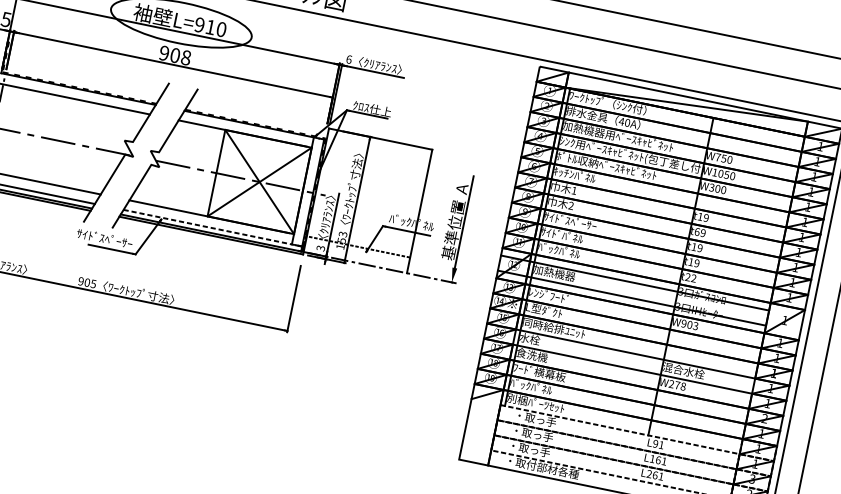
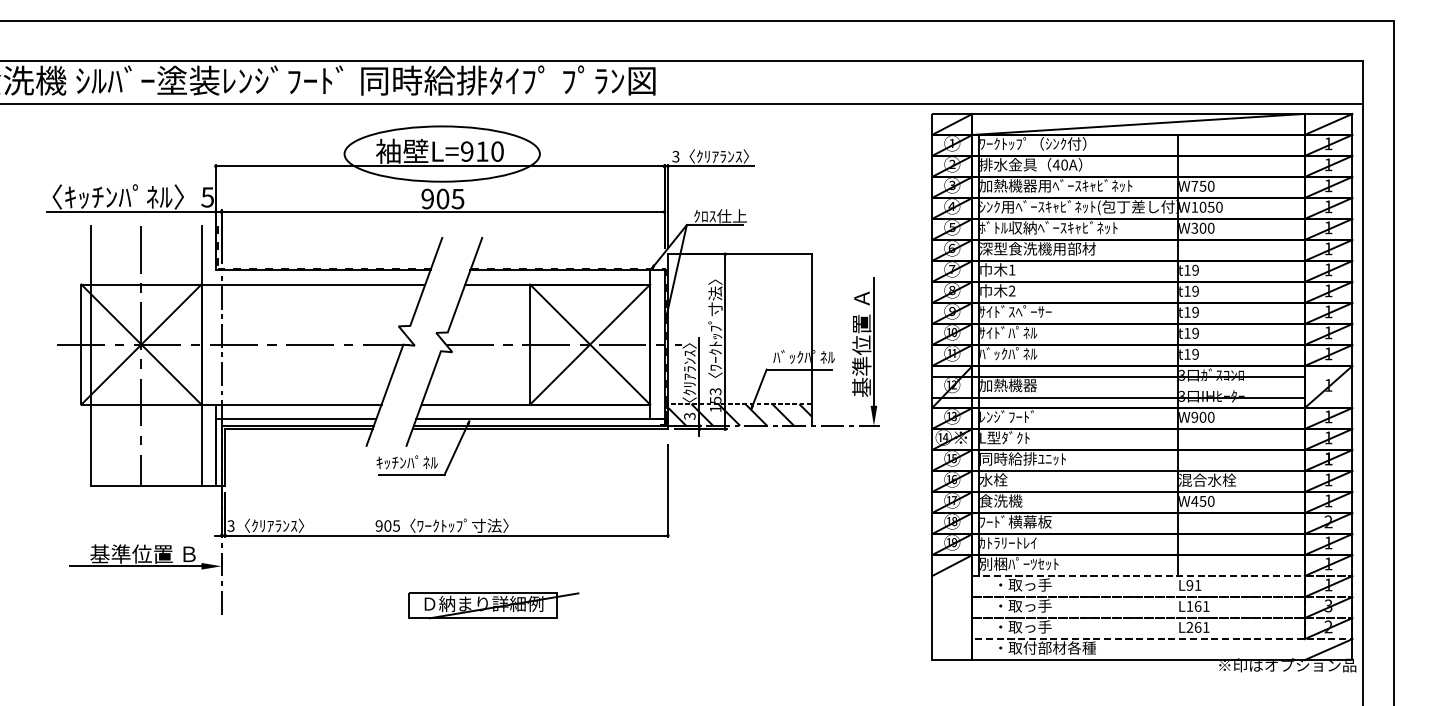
text: (185, 57) -> (457, 198), 908 -> 905
text: (348, 59) -> (675, 156), 6 -> 3
text: (595, 178) -> (1037, 248), ｷｯﾁﾝﾊﾟﾈﾙ -> 深型食洗機用部材
line: (213, 227) -> (540, 418), dashed -> solid
text: (697, 231) -> (1187, 290), t69 -> t19
text: (104, 238) -> (398, 462), ｻｲﾄﾞｽﾍﾟｰｻｰ -> ｷｯﾁﾝﾊﾟﾈﾙ
hatch: (356, 254) -> (739, 414), added
text: (691, 277) -> (1191, 353), t22 -> t19
text: (695, 326) -> (1210, 417), W903 -> W900
part: (151, 355) -> (493, 605), added
text: (677, 384) -> (1202, 500), W278 -> W450
text: (531, 386) -> (1008, 542), ﾊﾞｯｸﾊﾟﾈﾙ -> ｶﾄﾗﾘｰﾄﾚｲ

